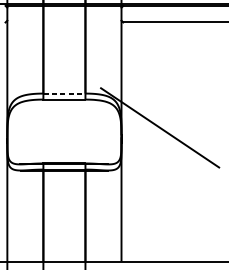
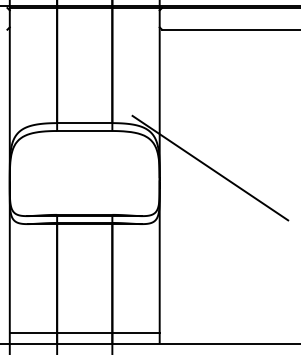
line: (64, 93) -> (84, 123), dashed -> solid
line: (64, 253) -> (84, 333), added

